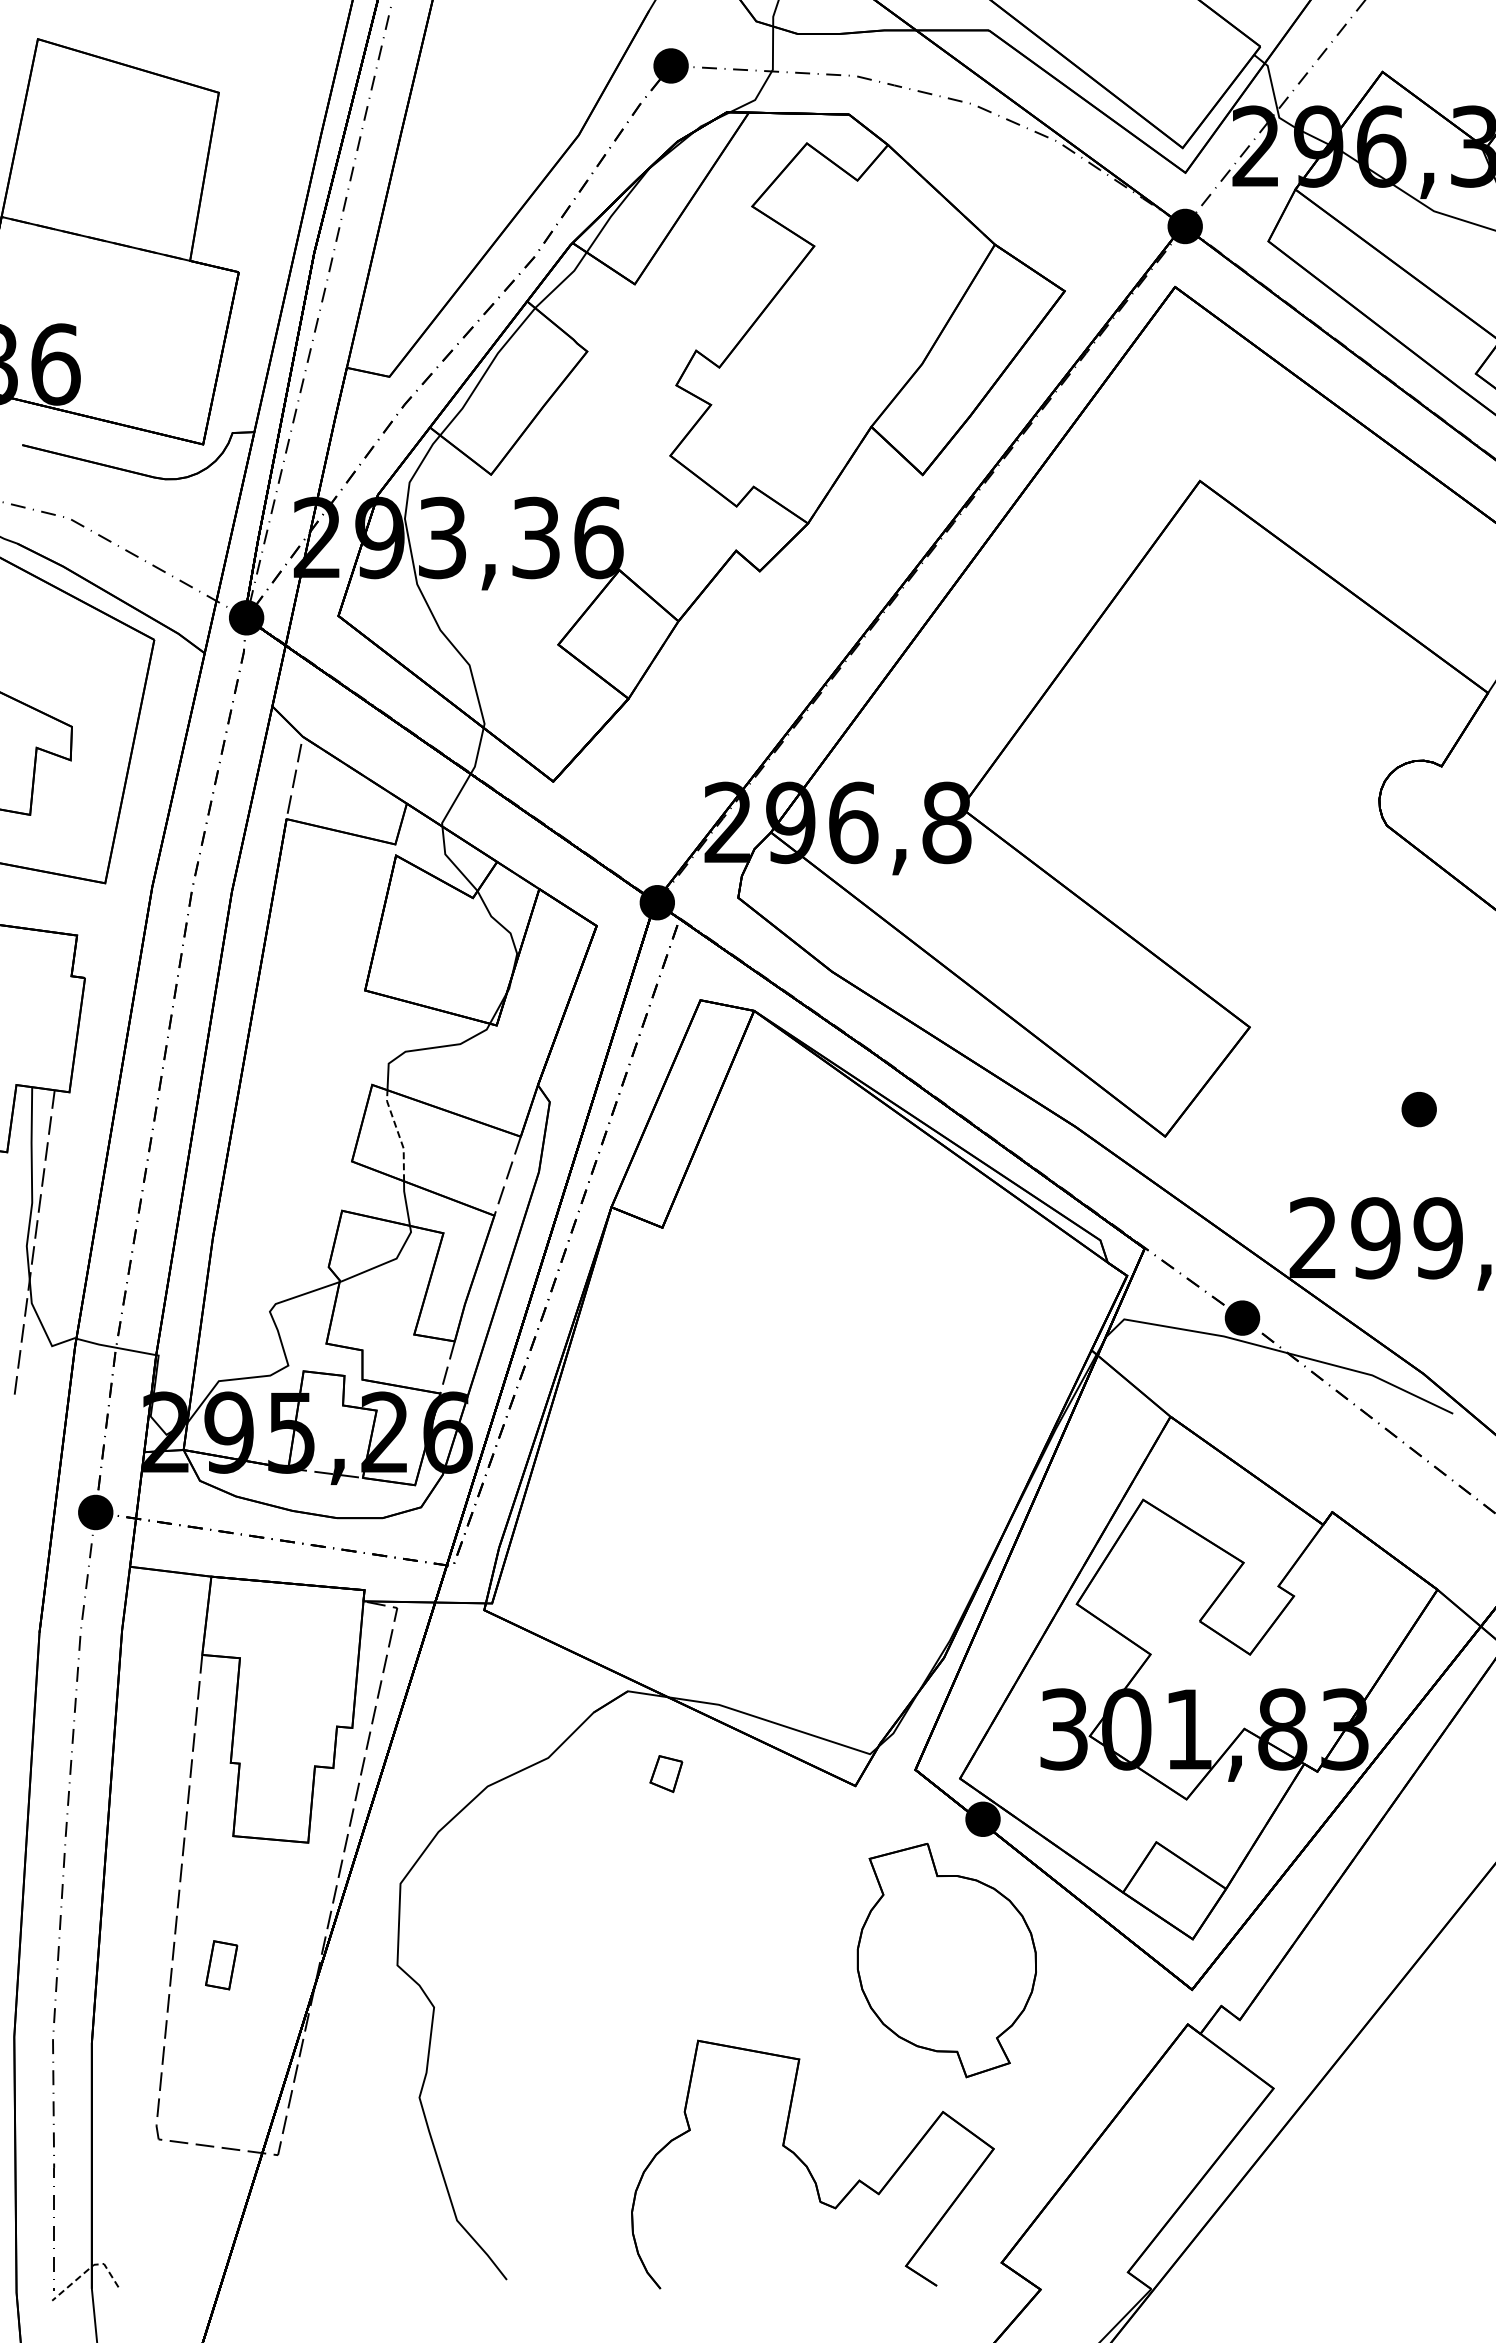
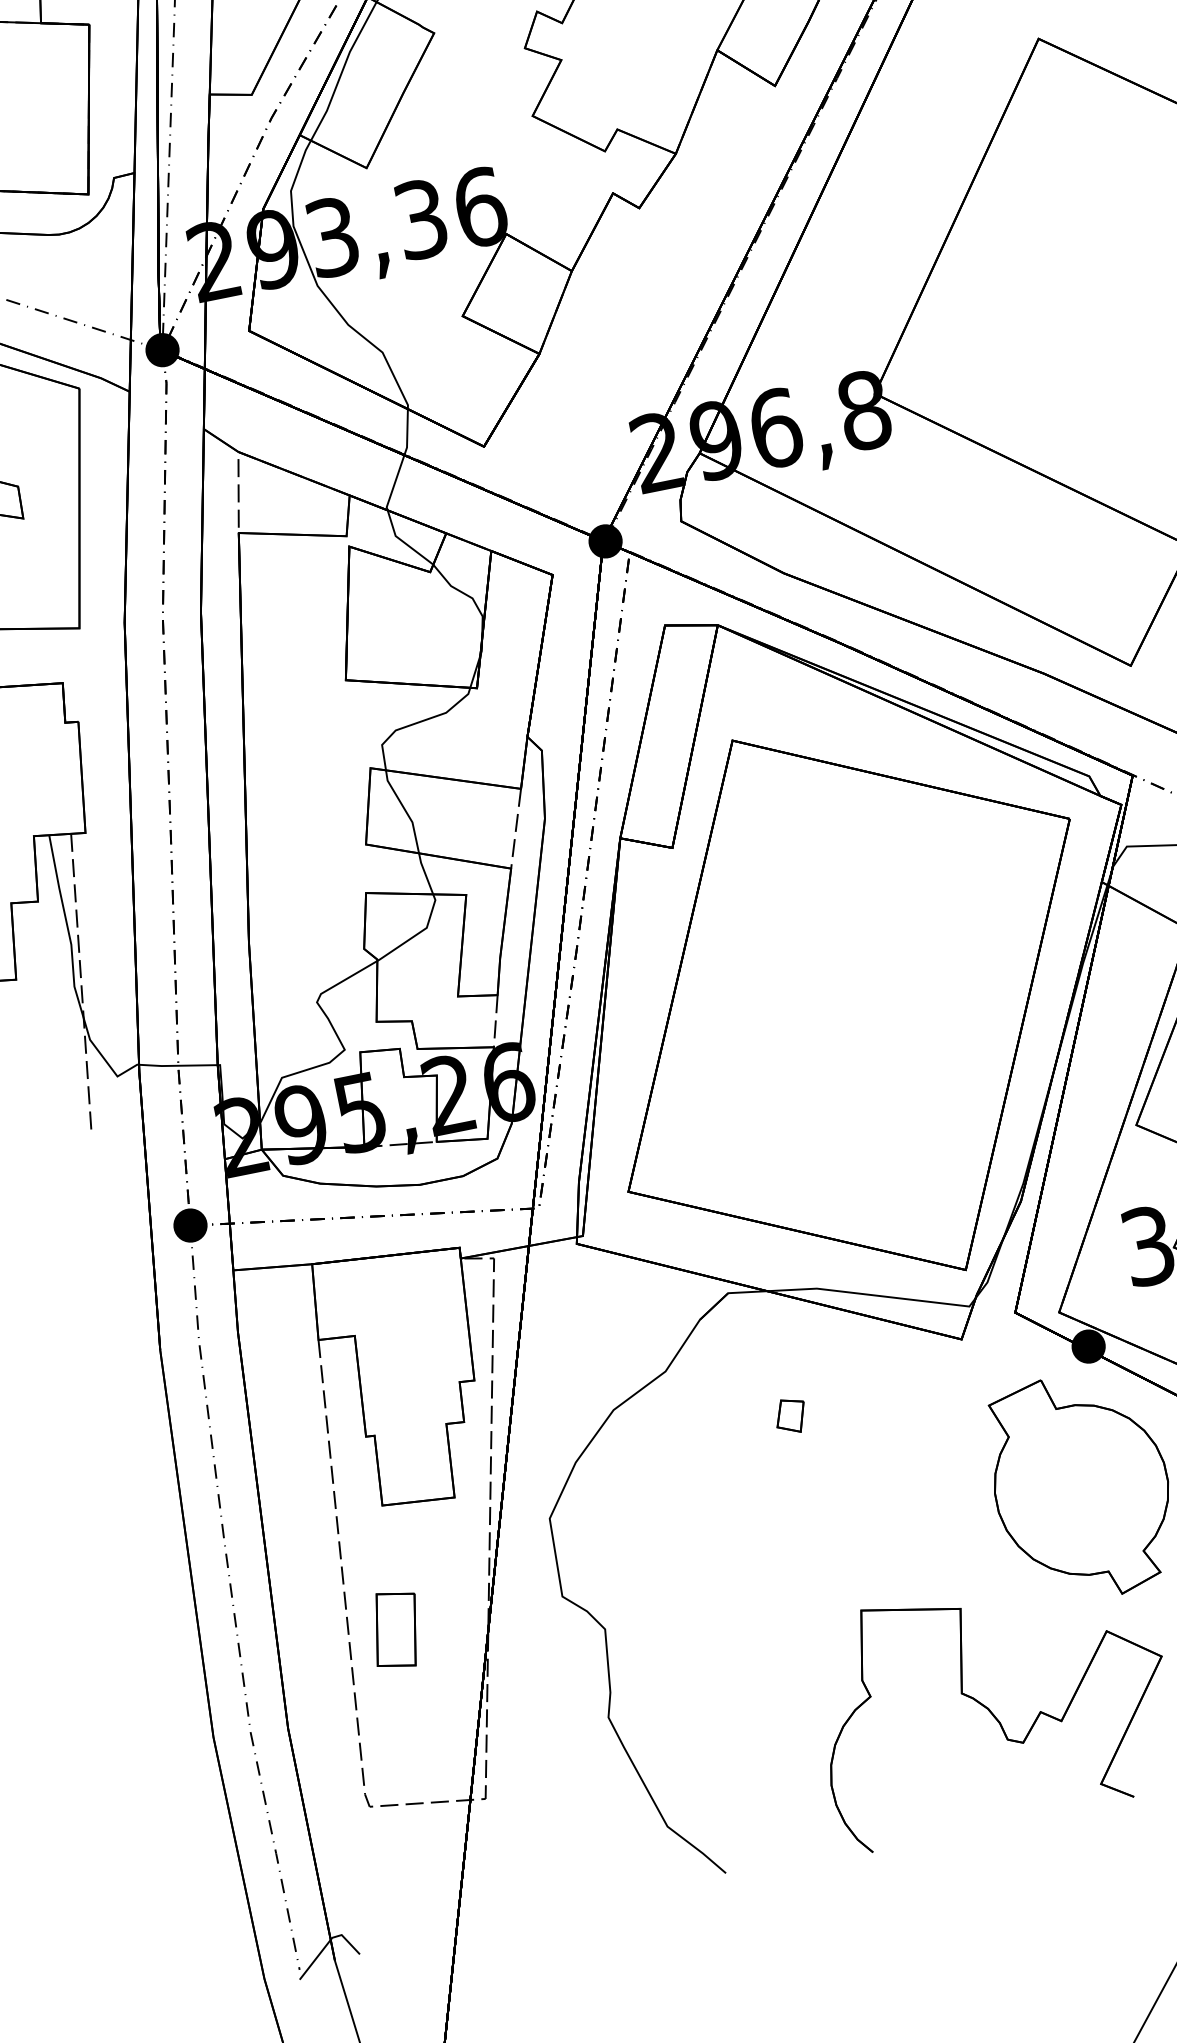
line: (398, 1134) -> (404, 810), dashed -> solid
part: (809, 1423) -> (848, 1005), added
part: (666, 1774) -> (791, 1416), moved
part: (221, 1965) -> (395, 1630), size x1.67
line: (87, 2269) -> (327, 1943), dashed -> solid

